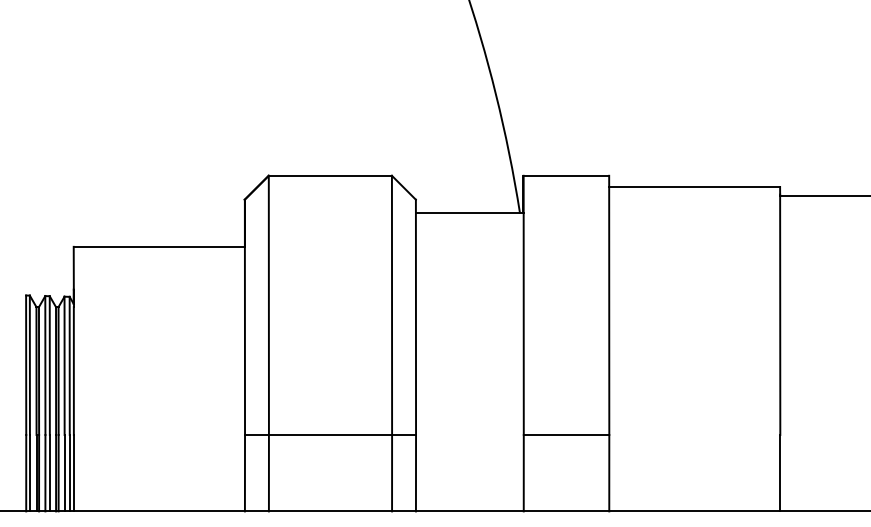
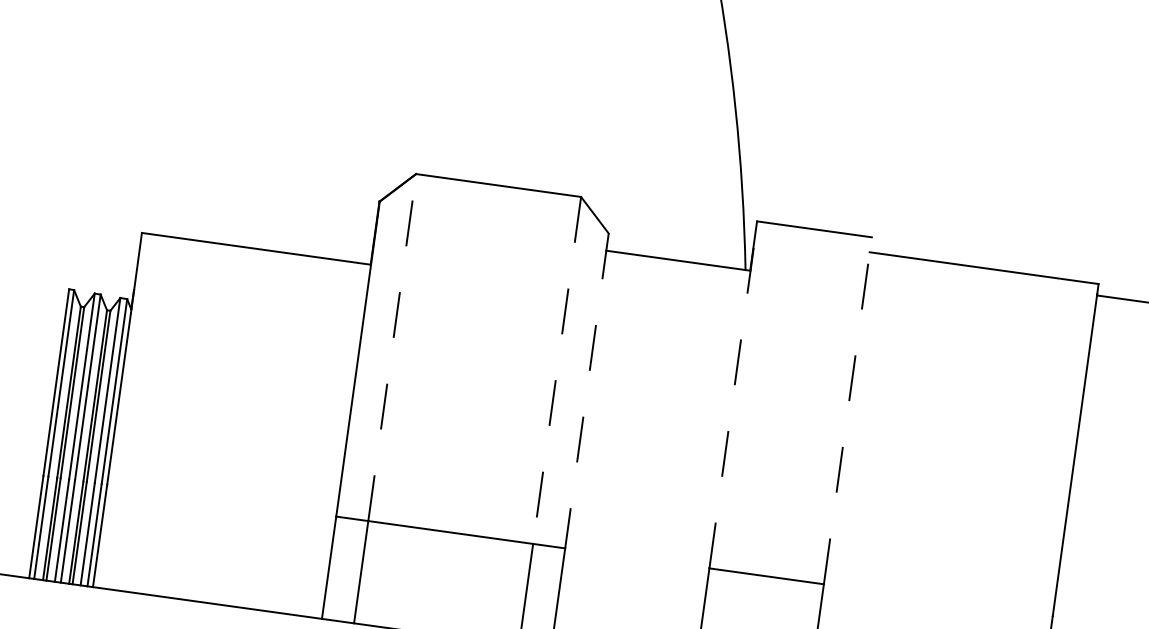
line: (268, 305) -> (391, 347), solid -> dashed
line: (392, 305) -> (557, 370), solid -> dashed
line: (523, 305) -> (733, 395), solid -> dashed
line: (609, 305) -> (848, 410), solid -> dashed
line: (415, 317) -> (586, 391), solid -> dashed

